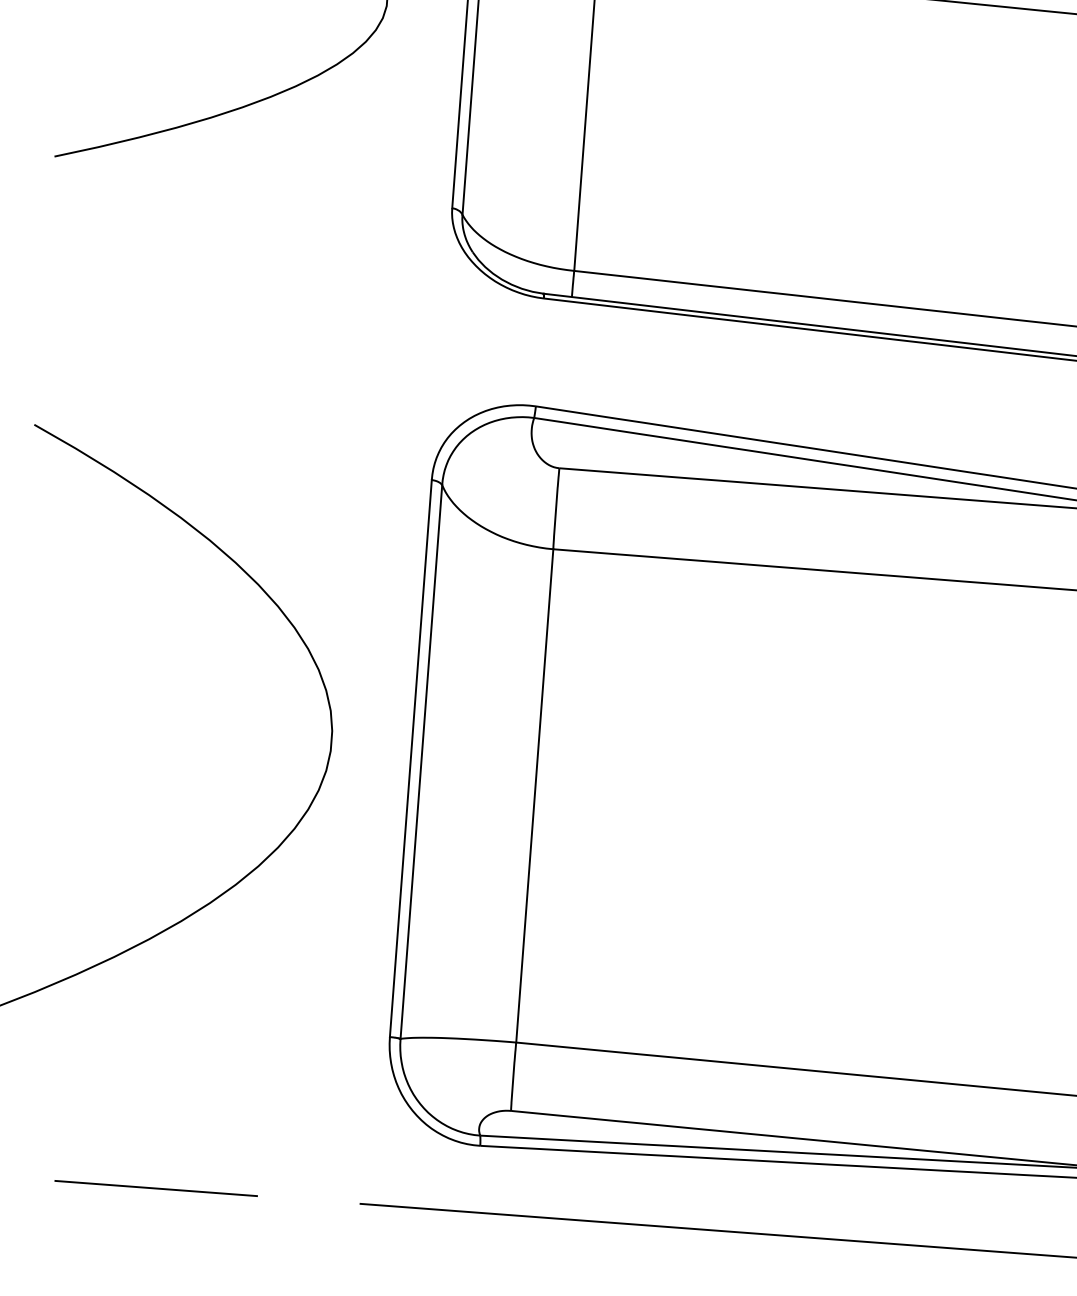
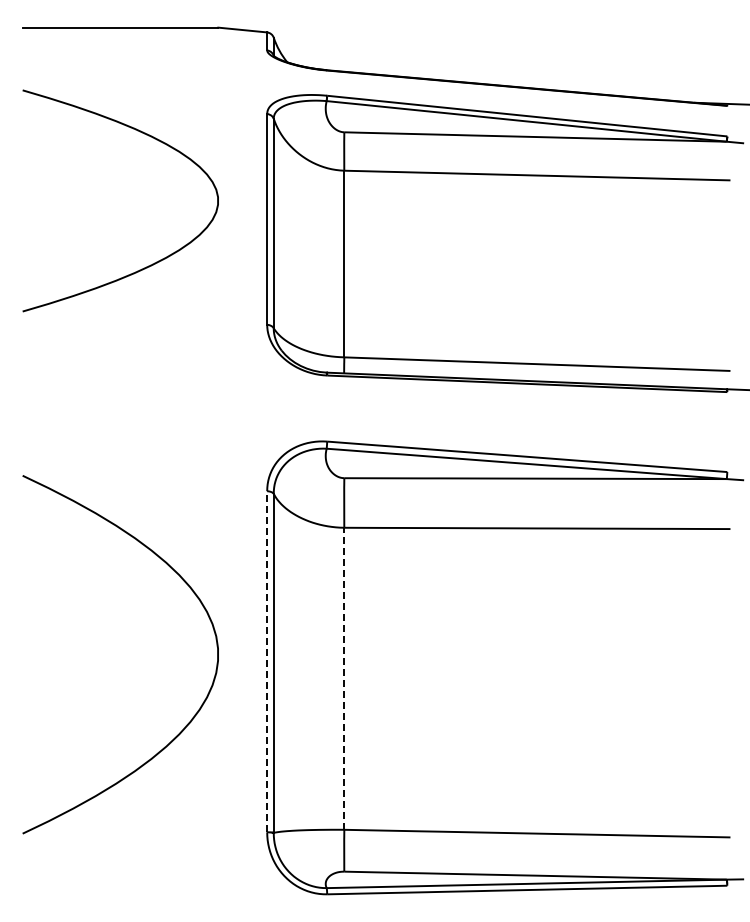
line: (411, 758) -> (267, 661), solid -> dashed
line: (535, 795) -> (344, 678), solid -> dashed

